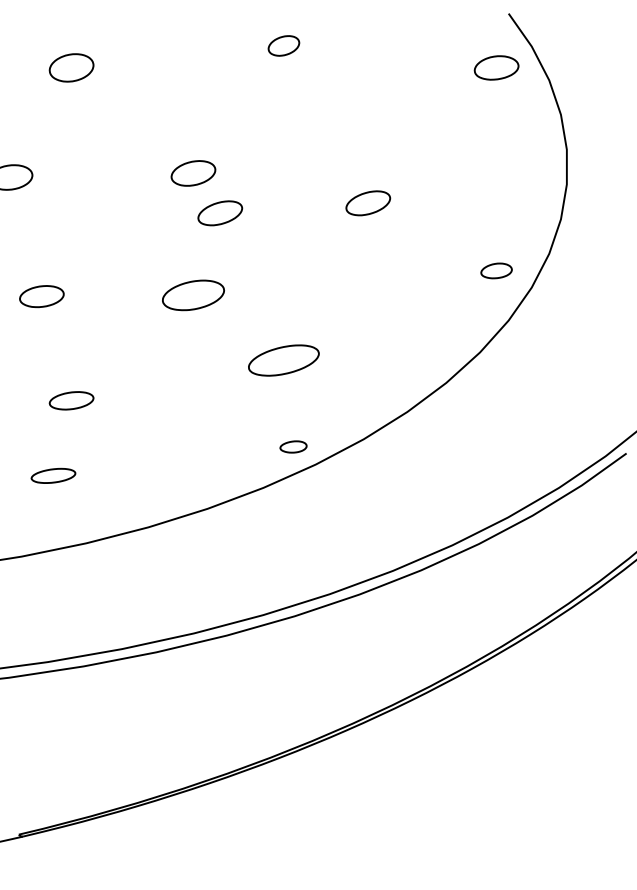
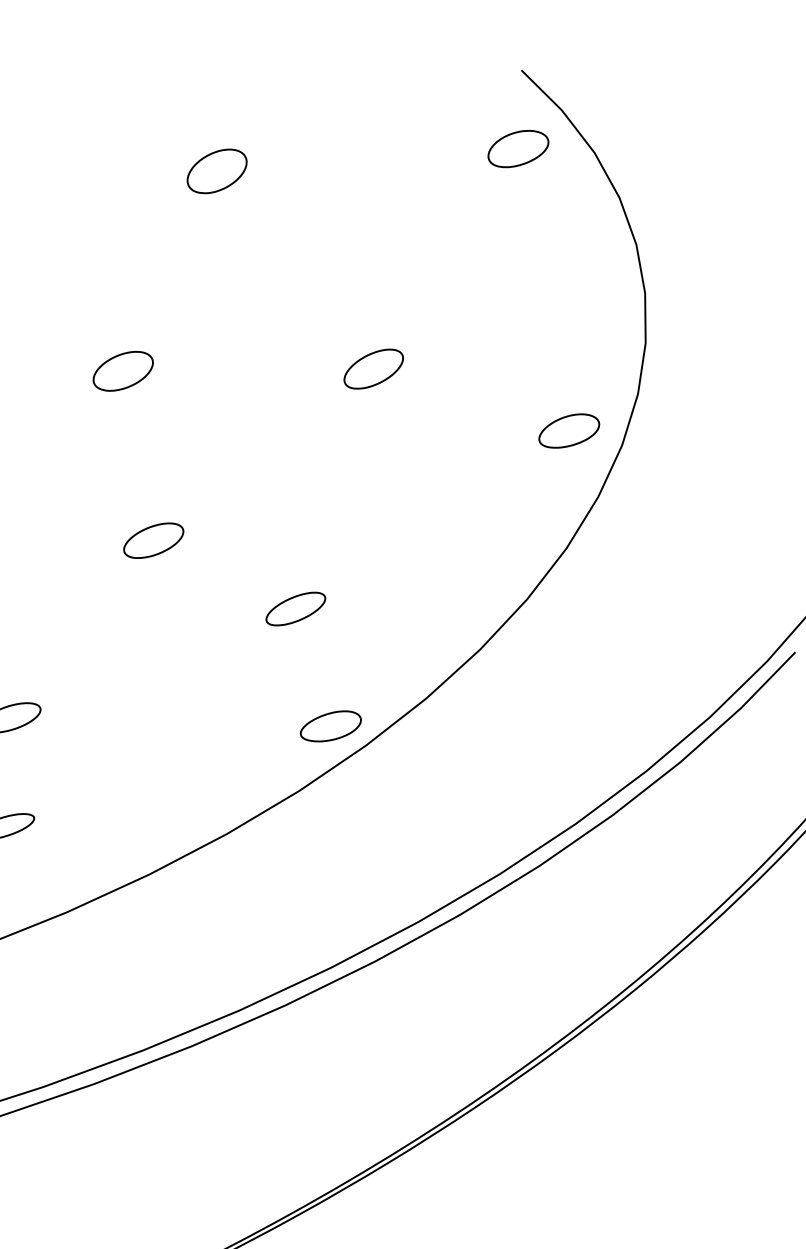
part: (283, 45) -> (216, 170), size x1.43
part: (220, 213) -> (170, 420), removed
part: (496, 270) -> (568, 430), size x1.43
part: (193, 294) -> (153, 539), size x0.71
part: (283, 360) -> (295, 608), size x0.62
part: (293, 446) -> (330, 725), size x1.67

